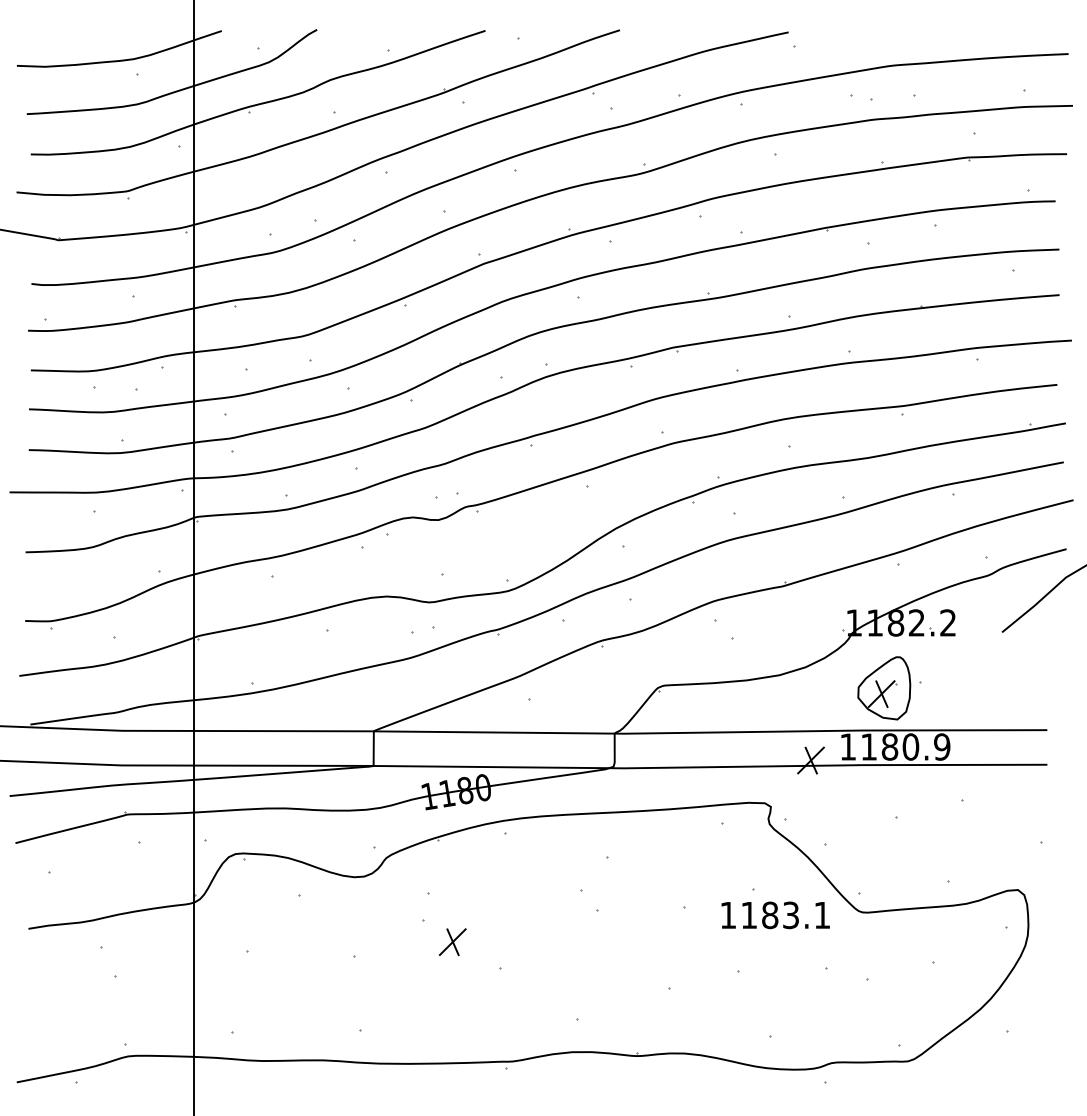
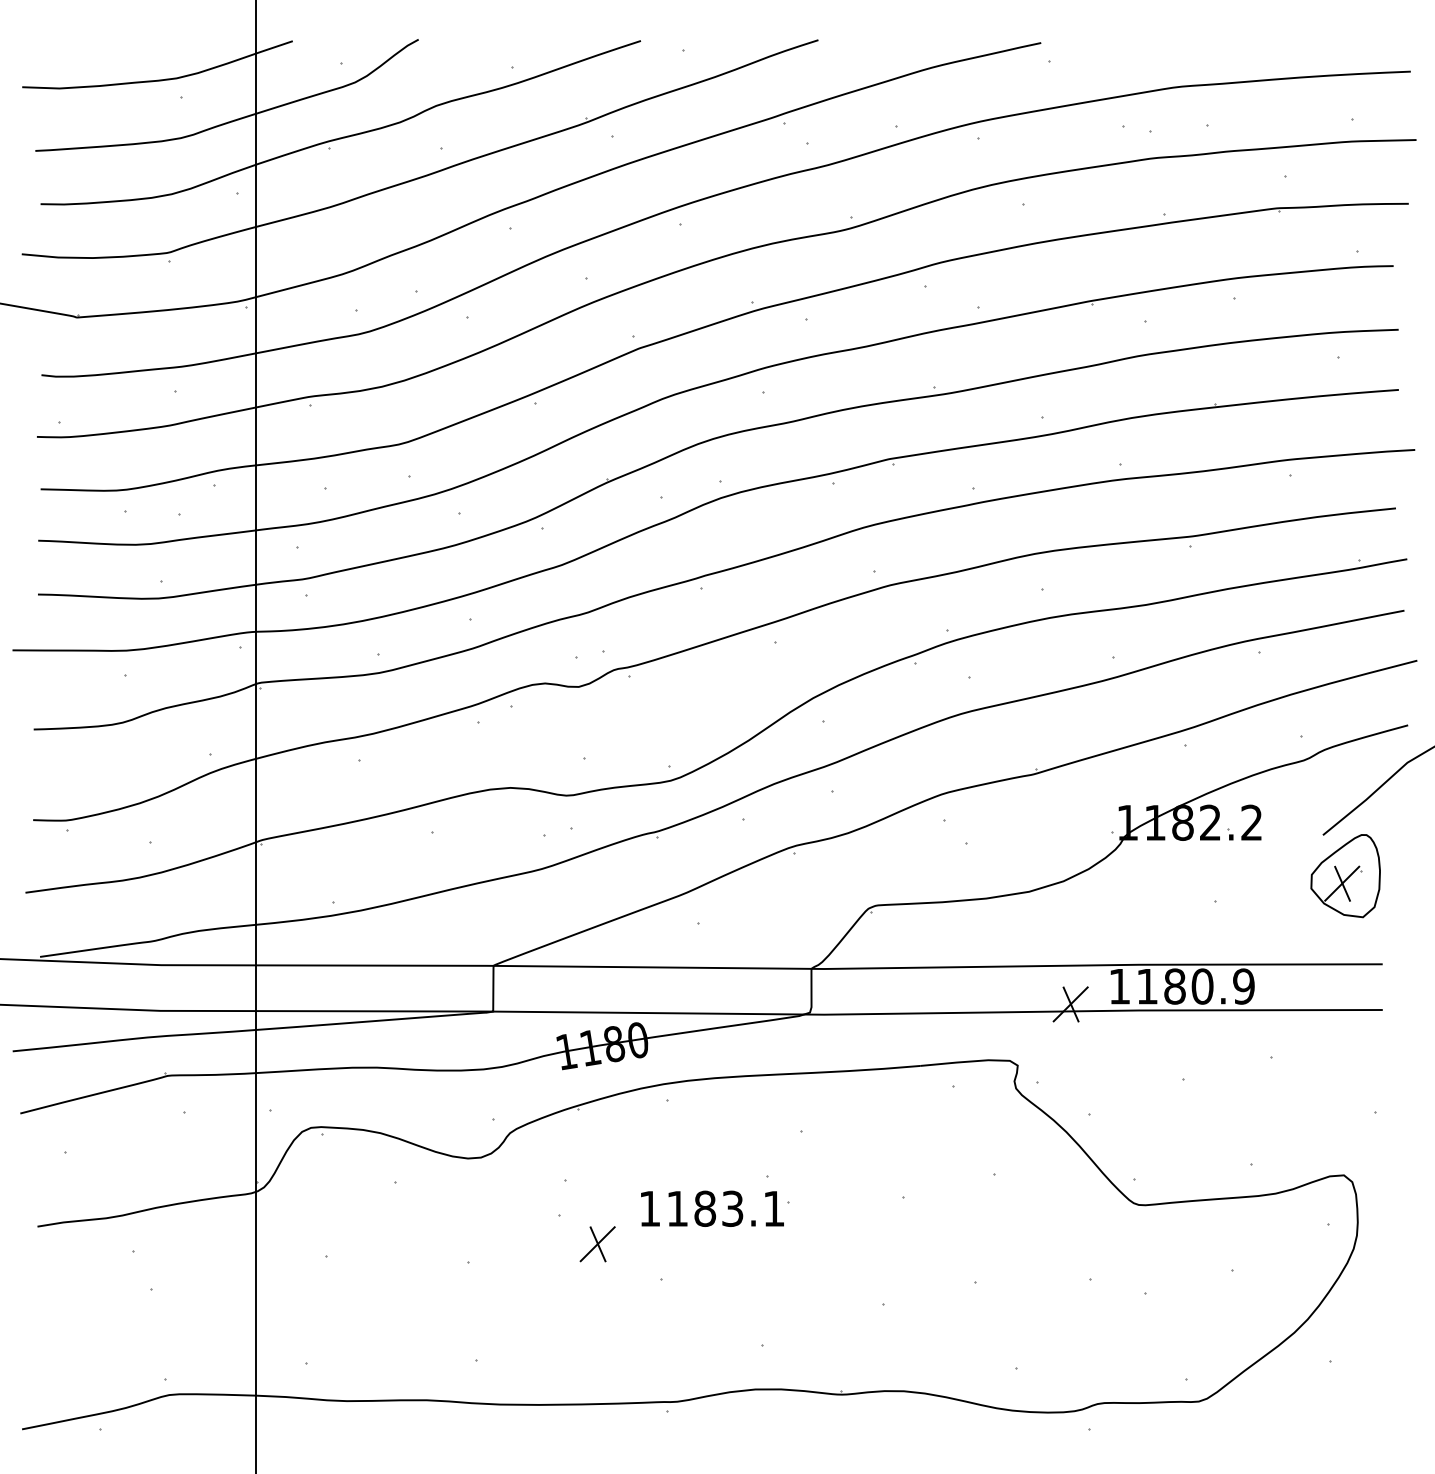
part: (884, 688) -> (1345, 876), moved
text: (775, 915) -> (712, 1209), moved

